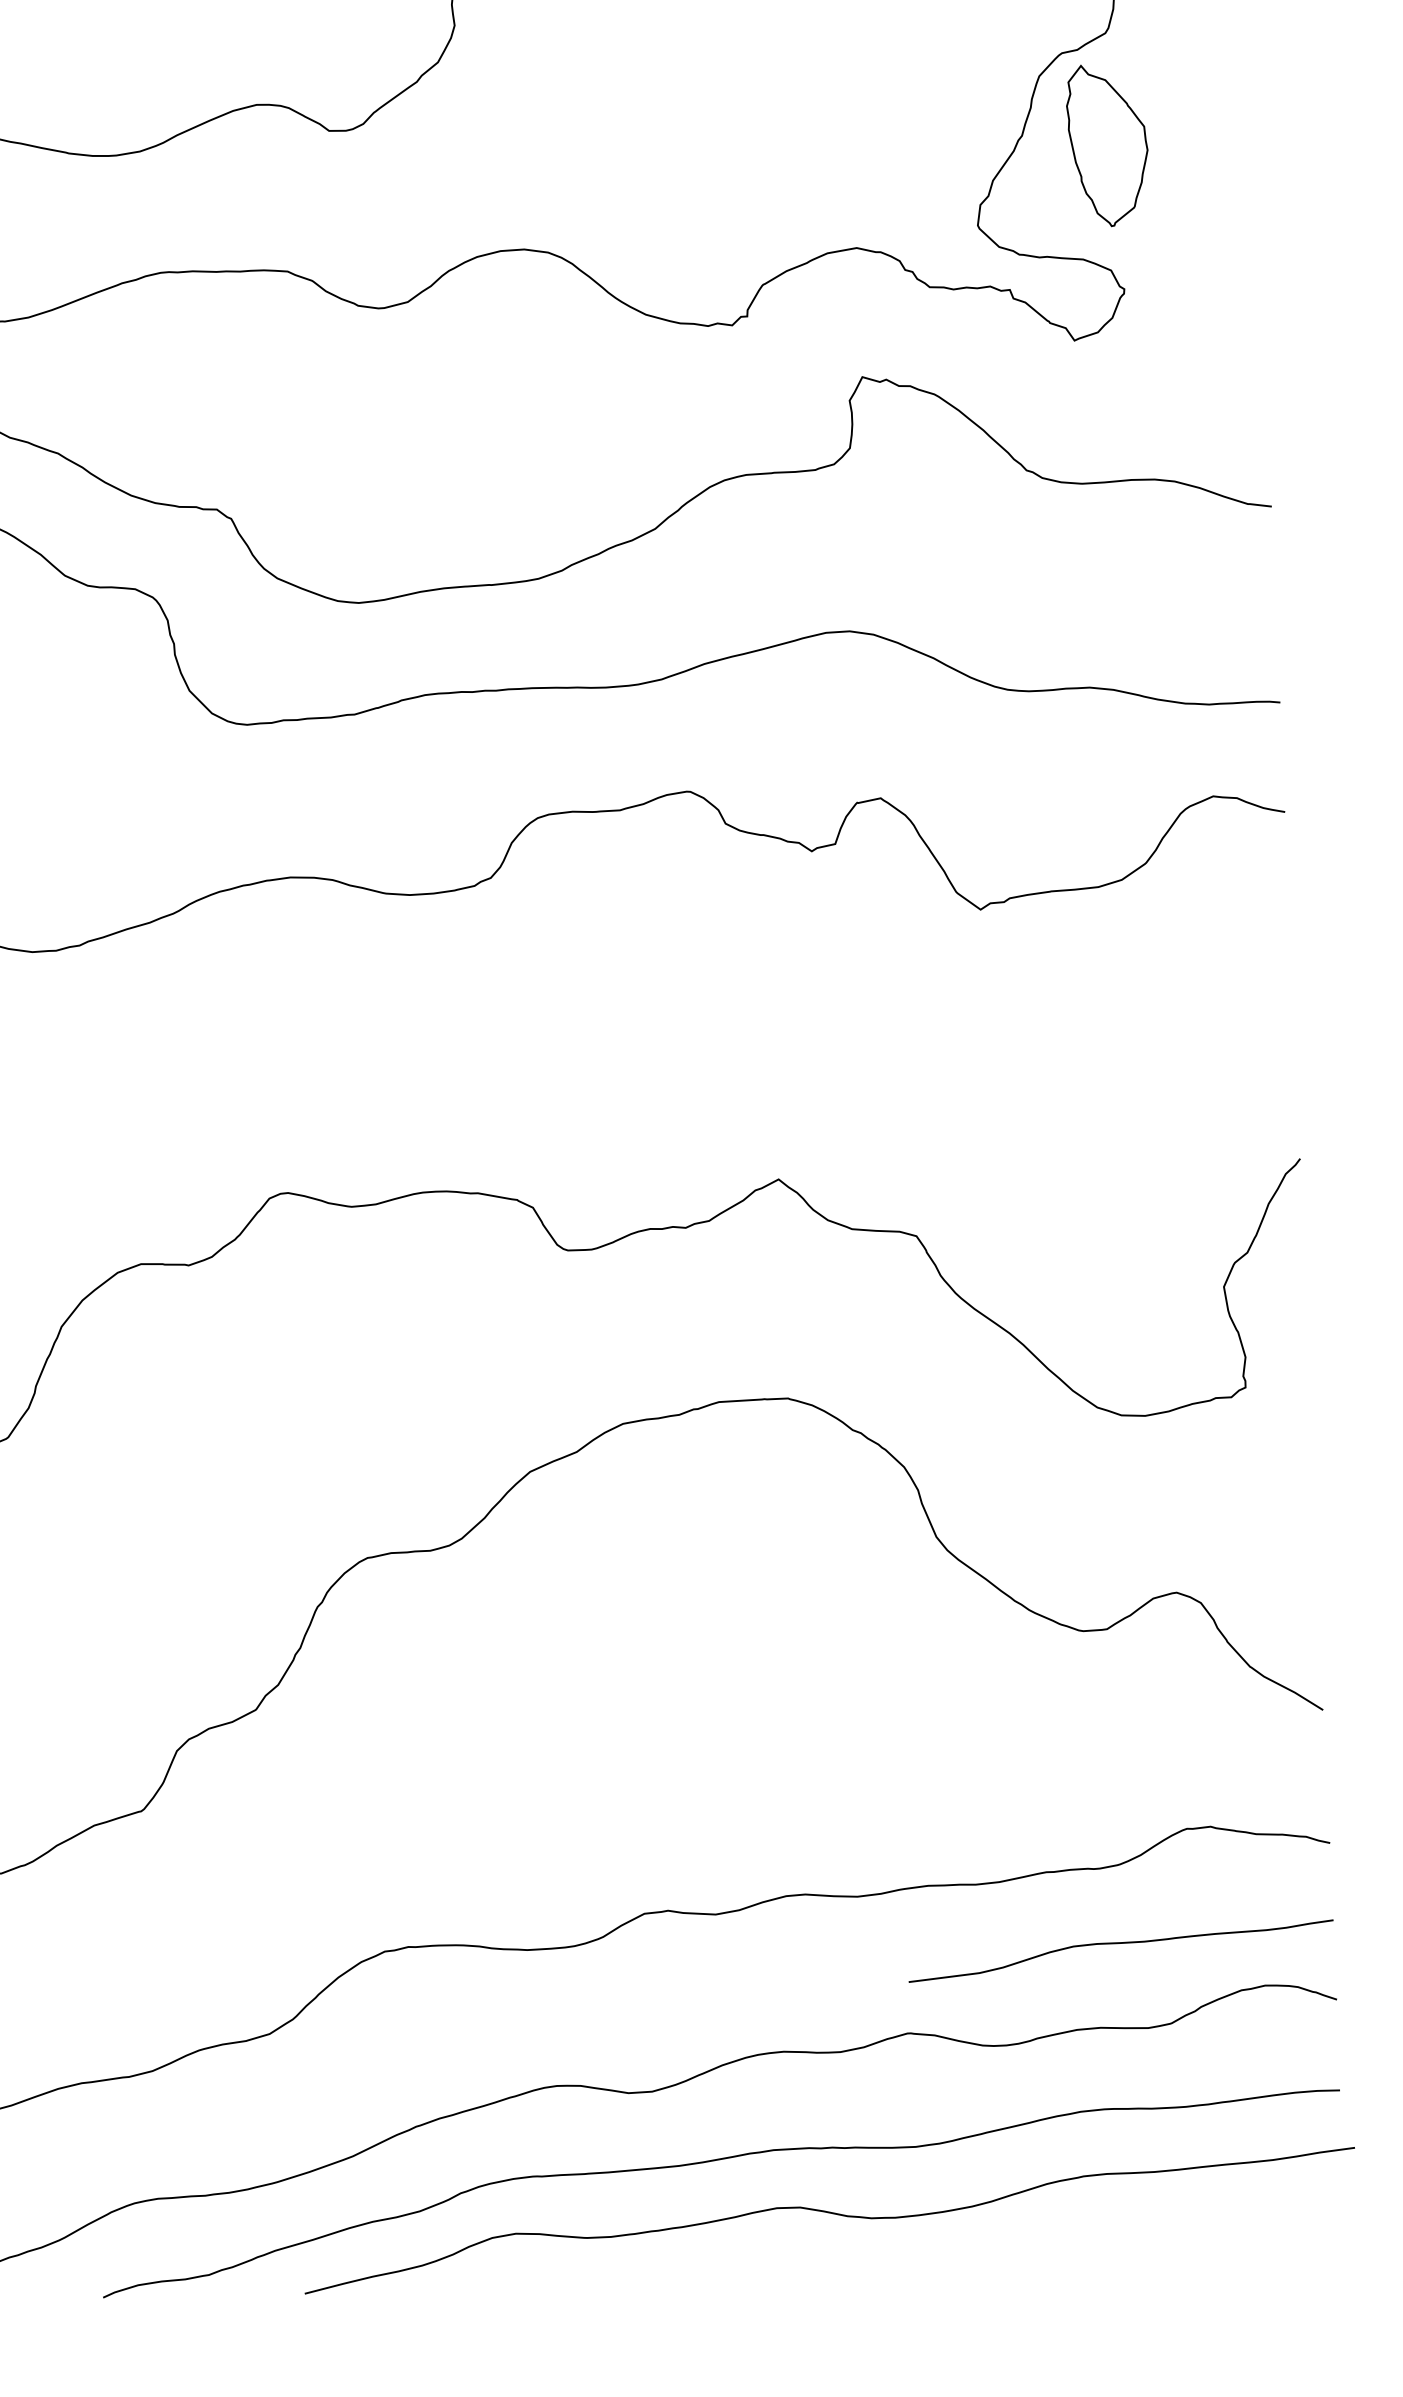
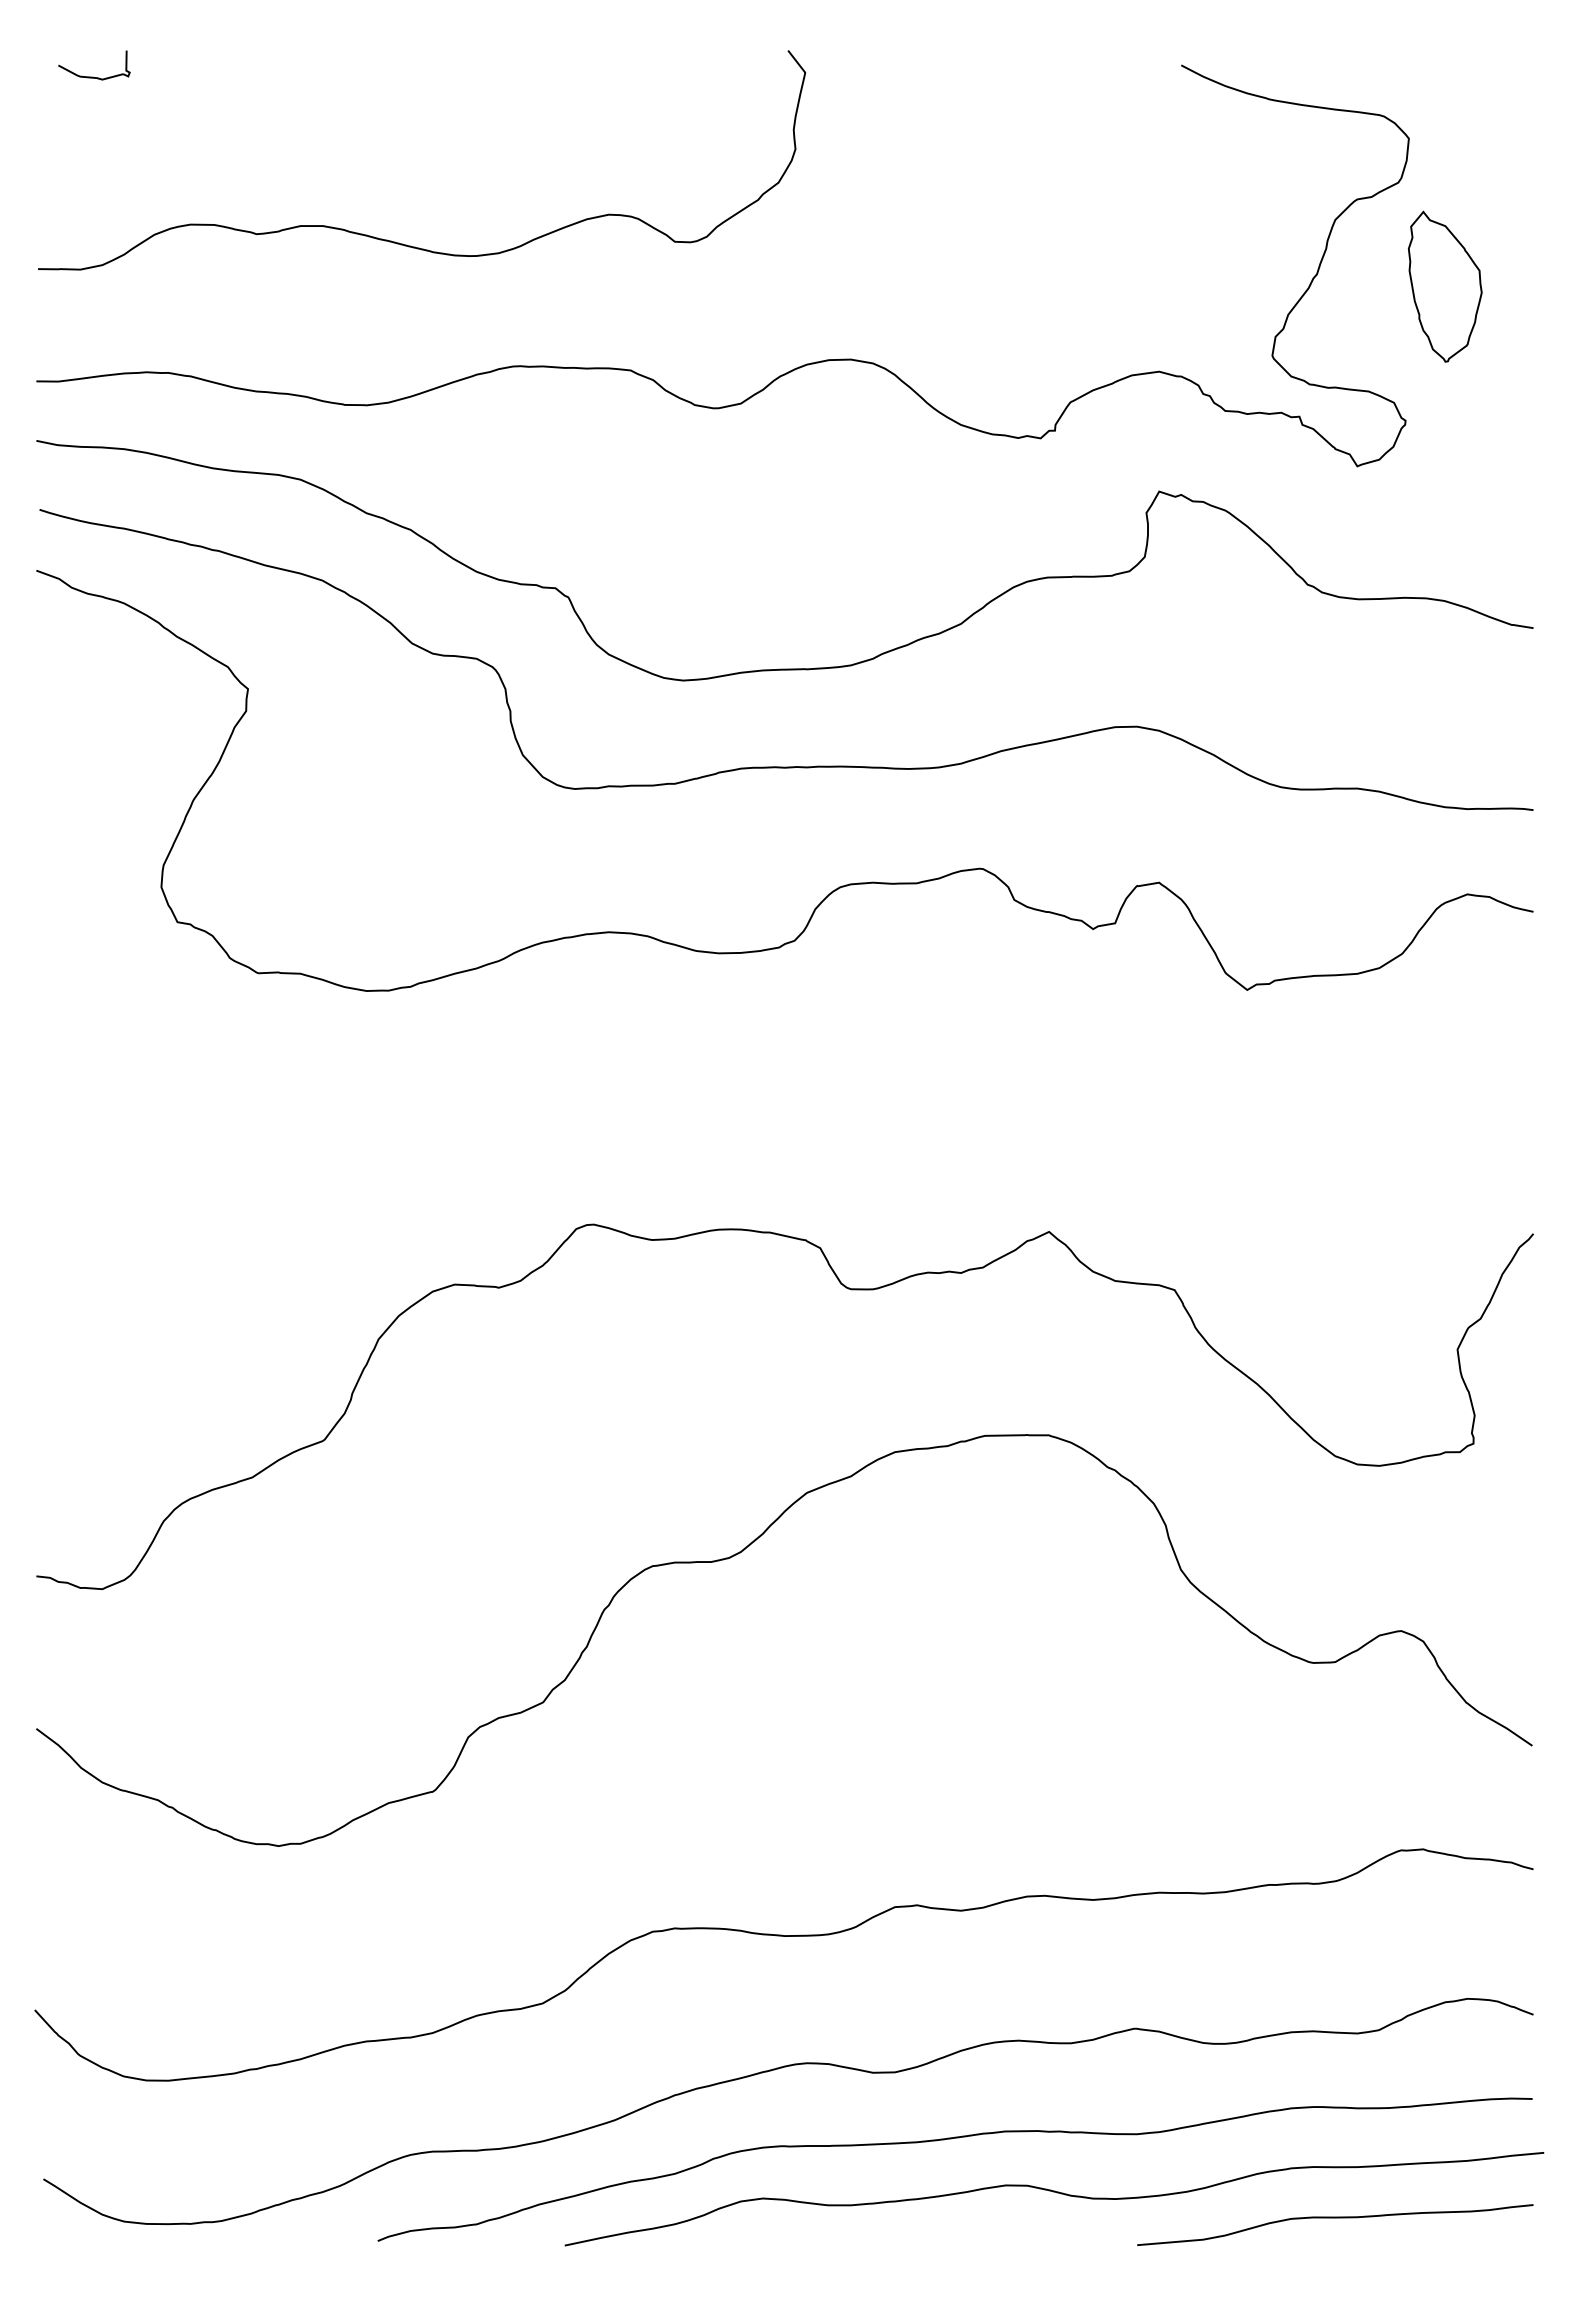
part: (1108, 145) -> (1445, 286), moved
curve: (1120, 1944) -> (1335, 2218), moved

